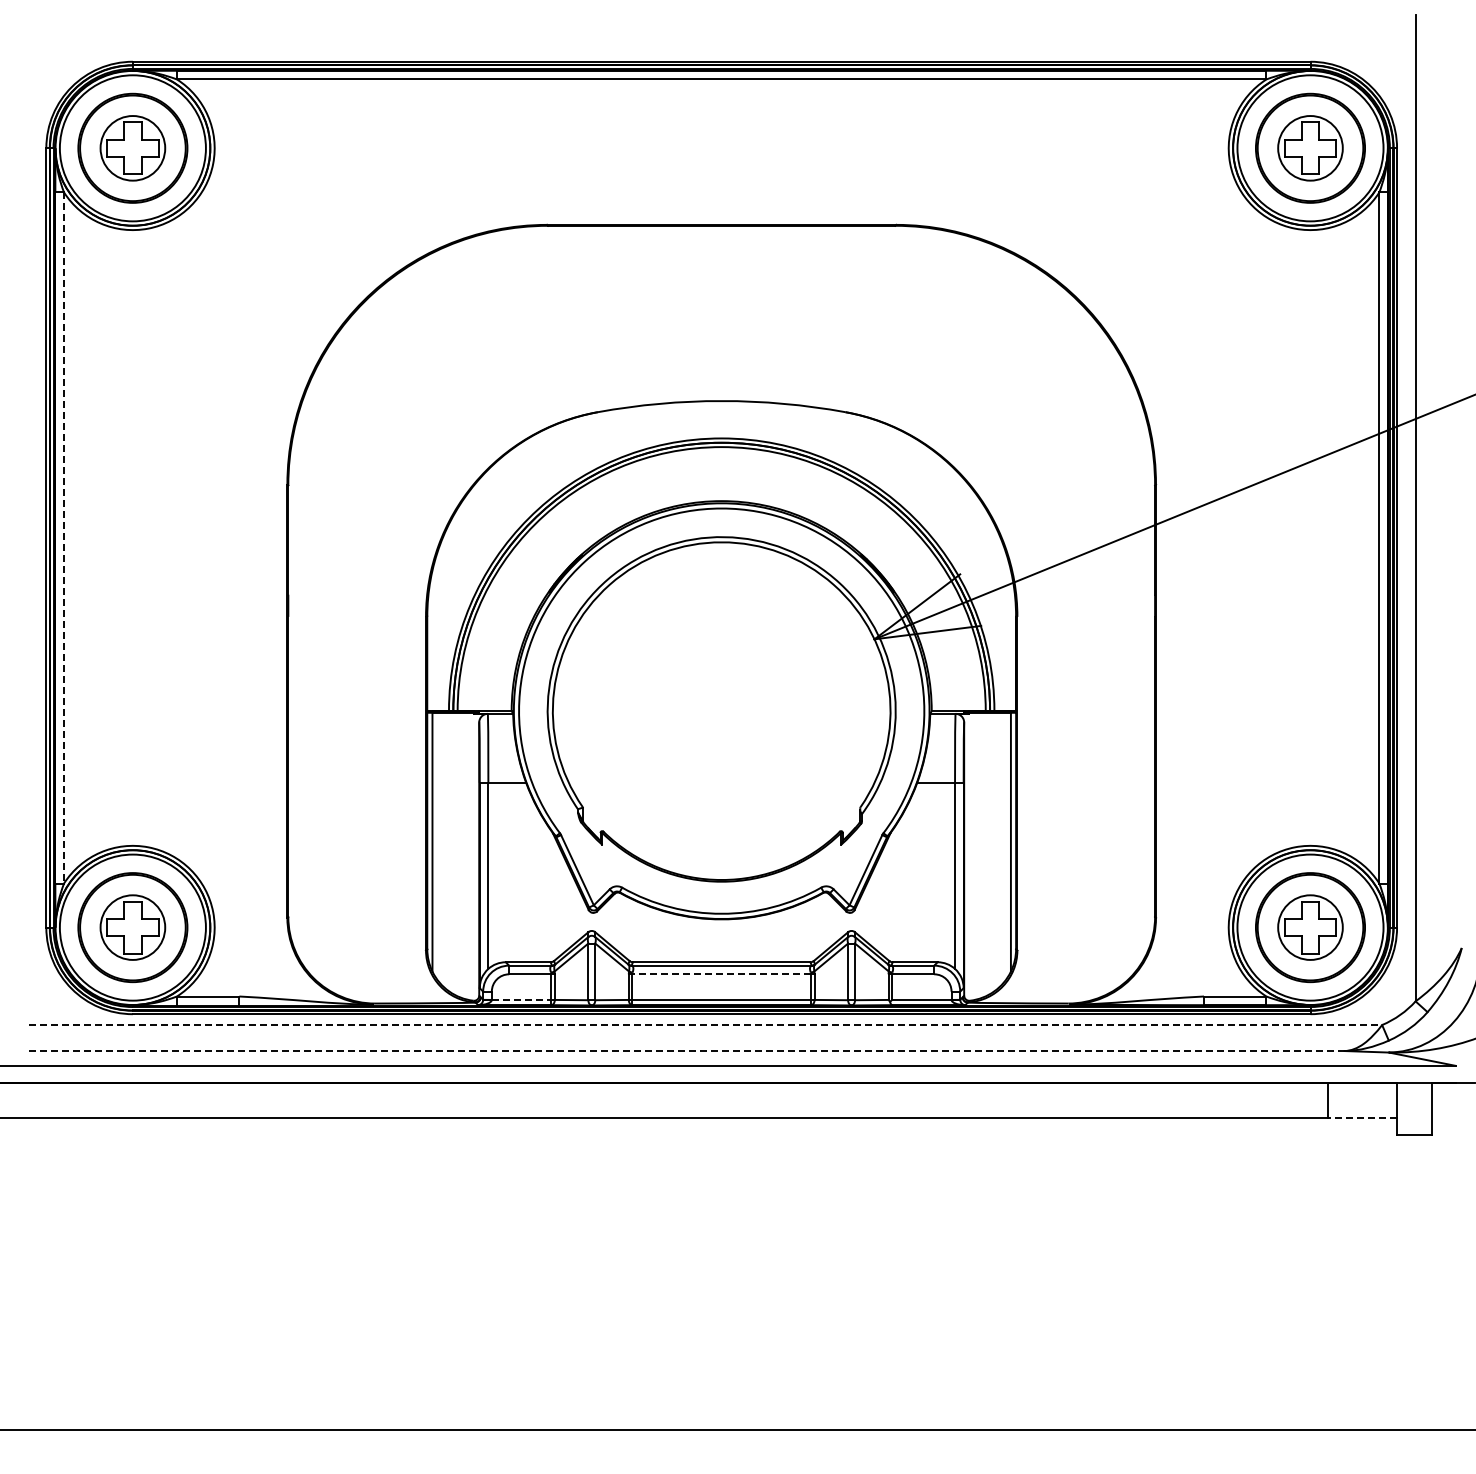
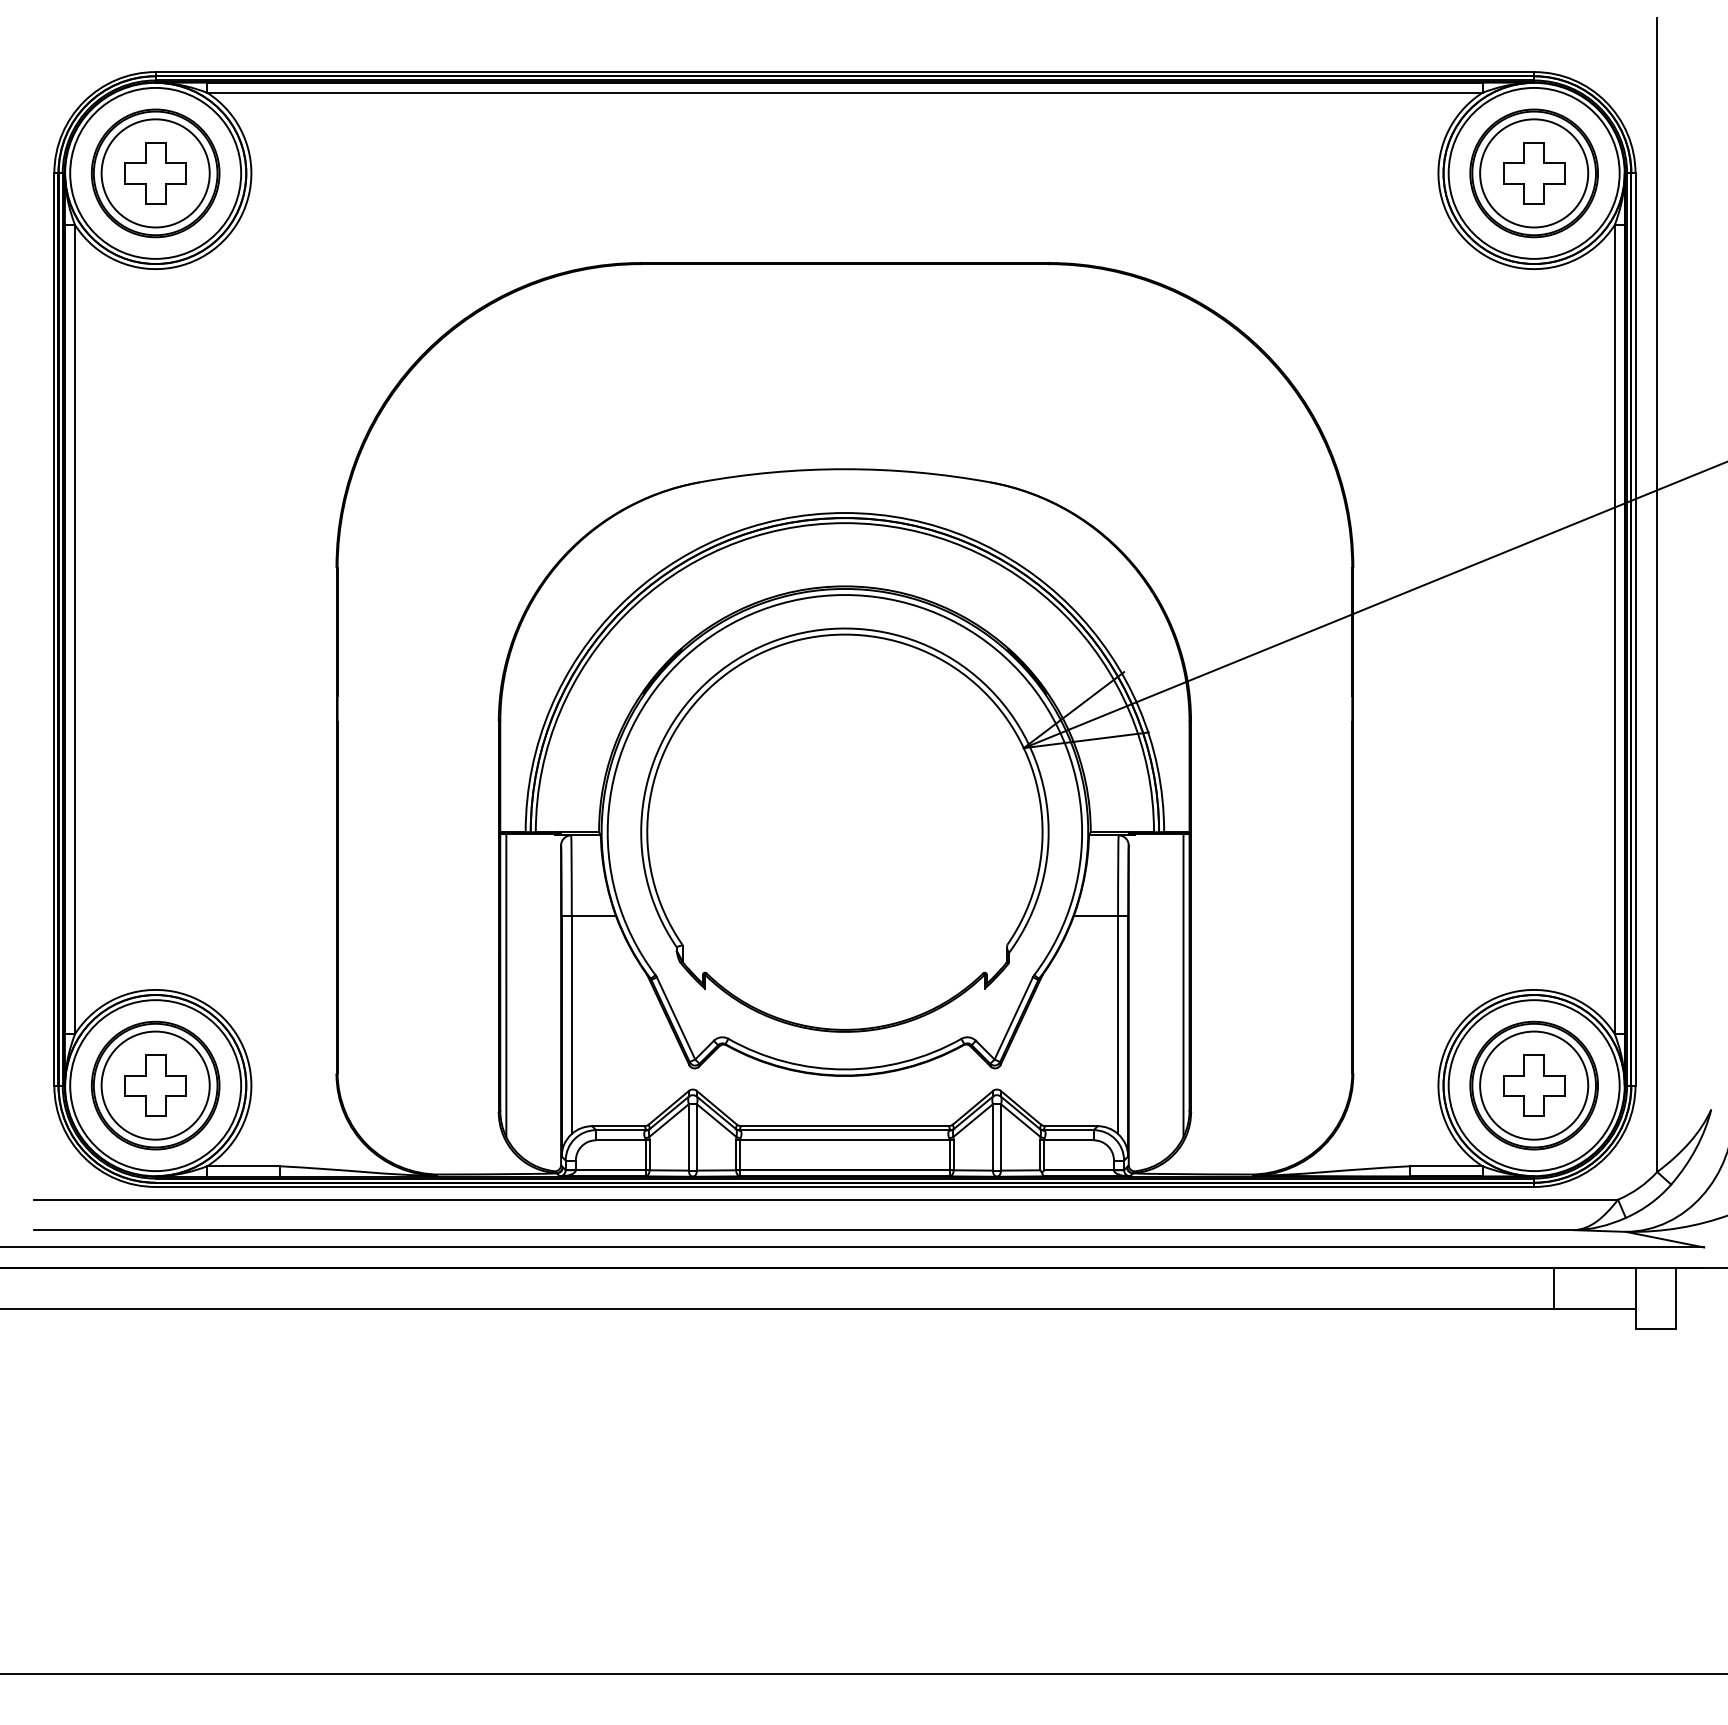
circle: (132, 148) -> (155, 173), size x1.43
circle: (1310, 148) -> (1534, 173), size x1.43
line: (64, 537) -> (75, 628), dashed -> solid
circle: (132, 927) -> (155, 1085), size x1.43
circle: (1310, 927) -> (1534, 1085), size x1.43
line: (721, 974) -> (844, 1140), dashed -> solid
line: (521, 999) -> (610, 1169), dashed -> solid
line: (705, 1025) -> (825, 1200), dashed -> solid
line: (686, 1051) -> (803, 1230), dashed -> solid
line: (1362, 1118) -> (1595, 1309), dashed -> solid

